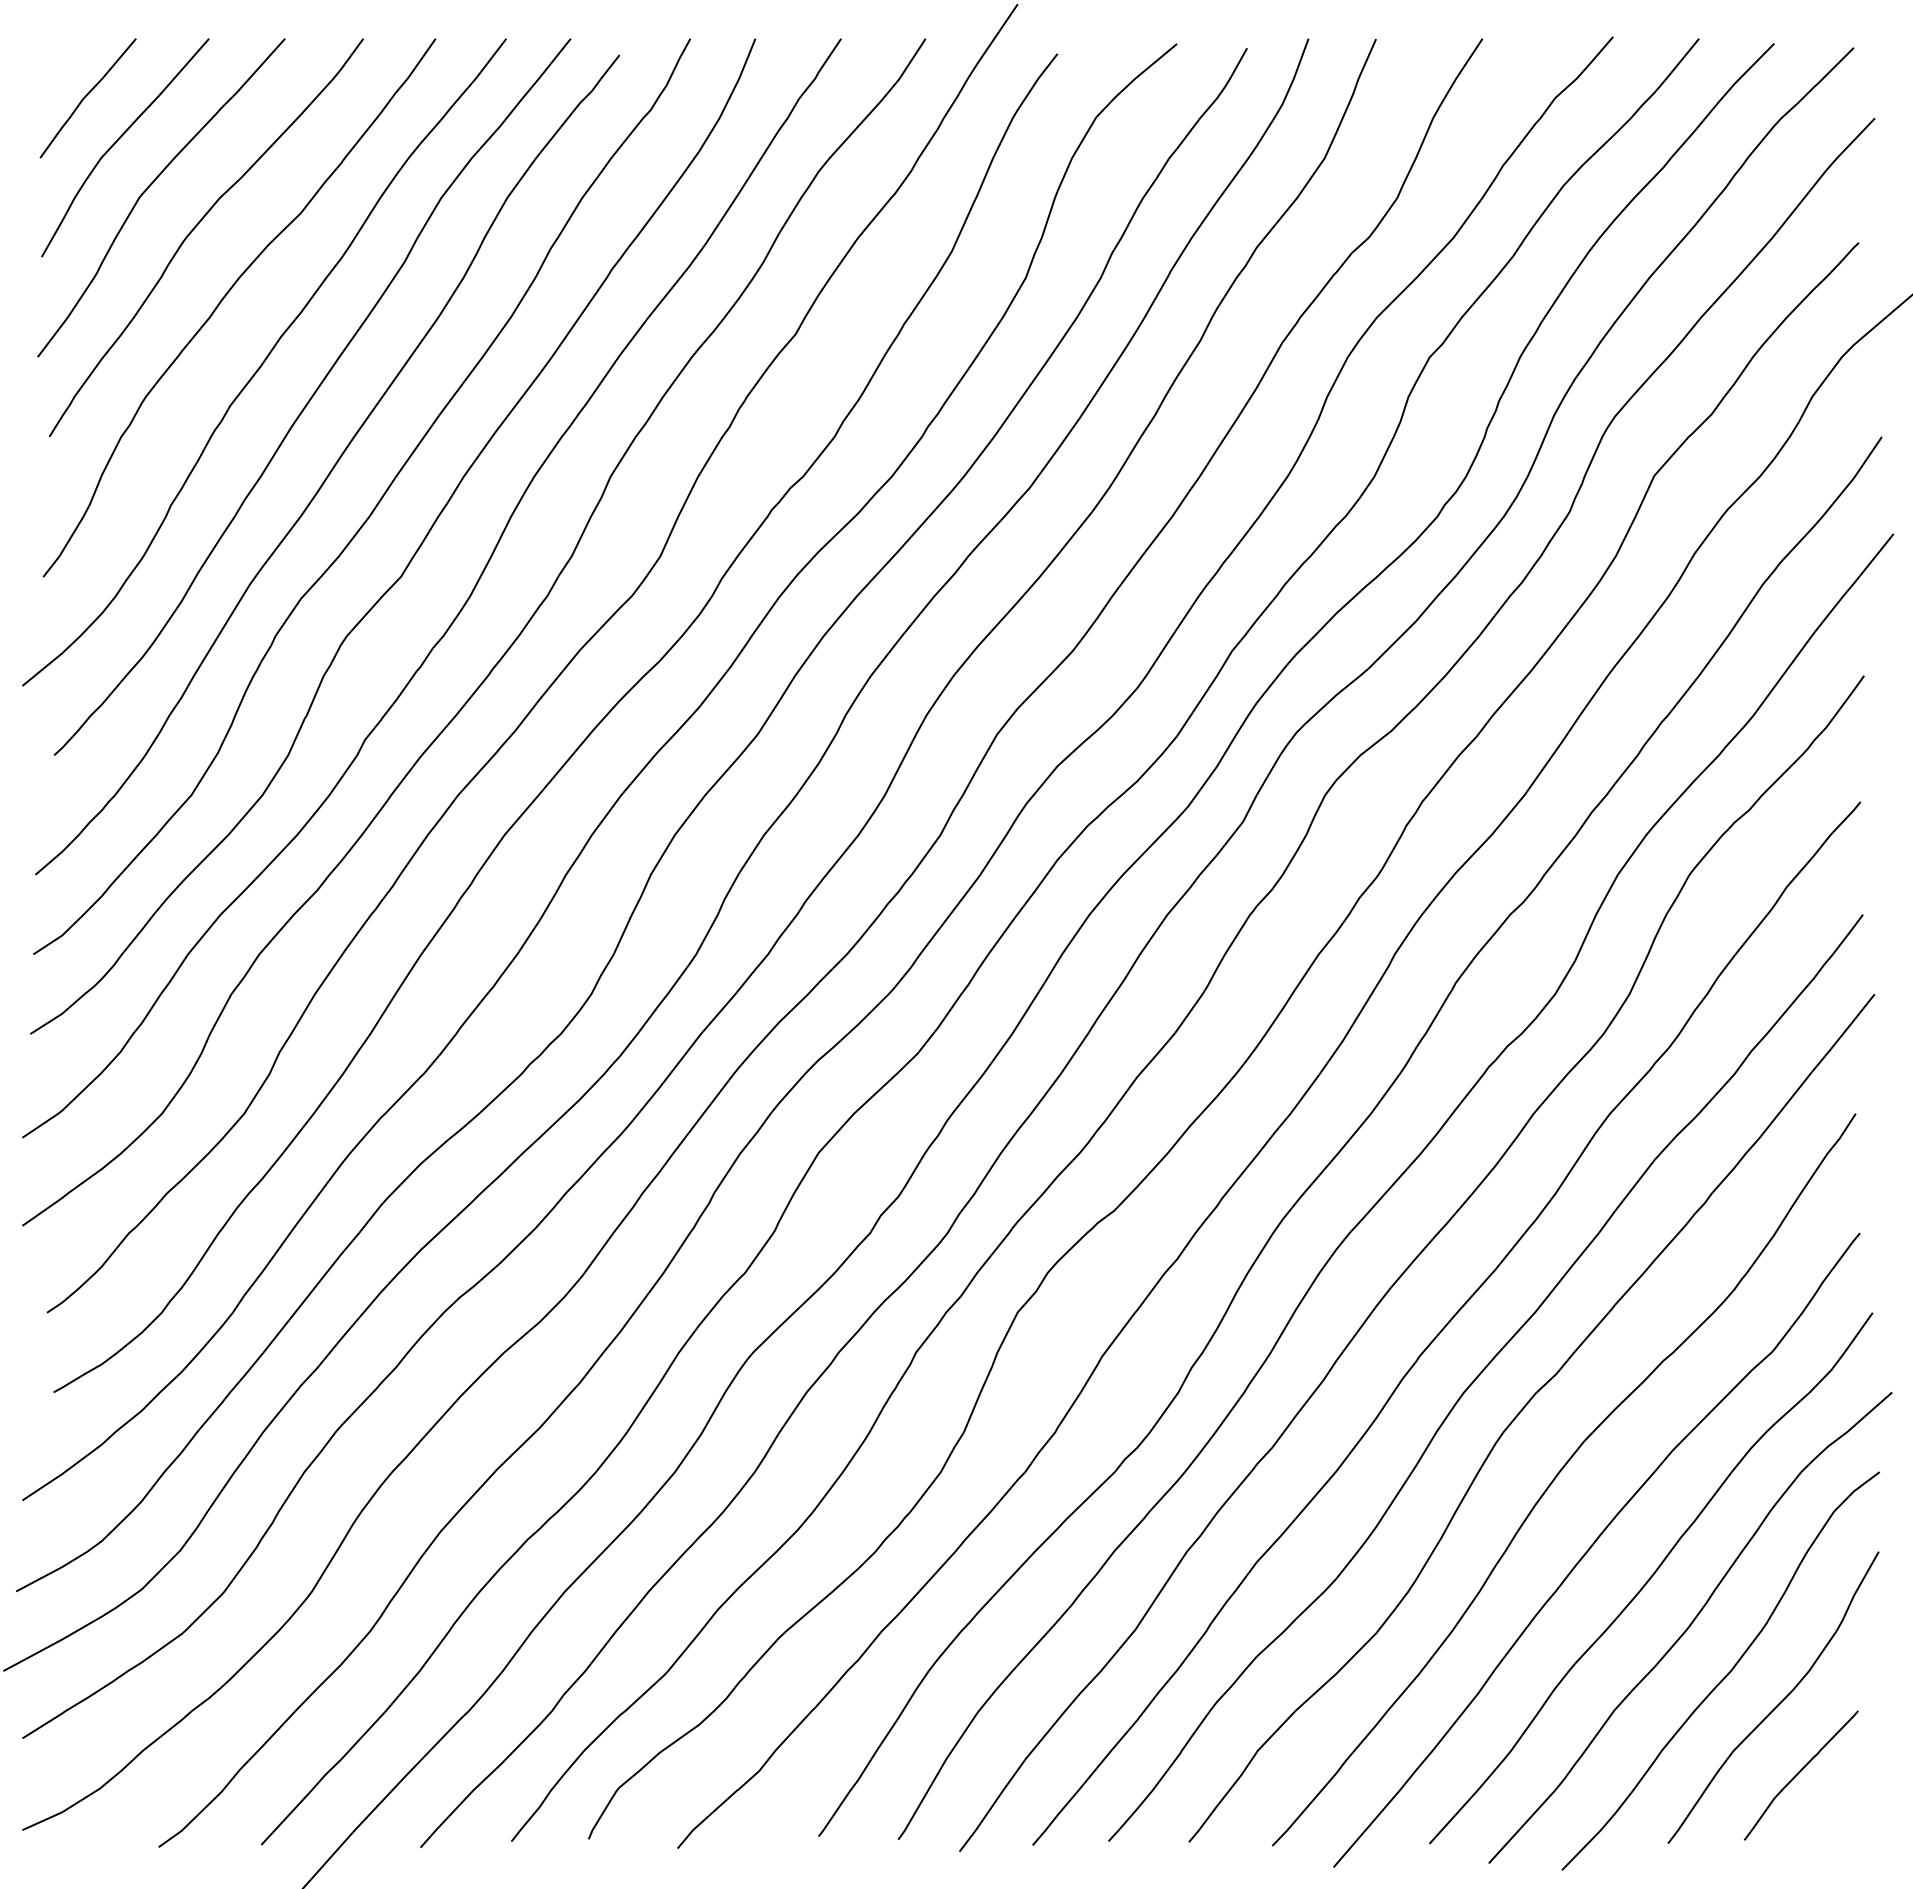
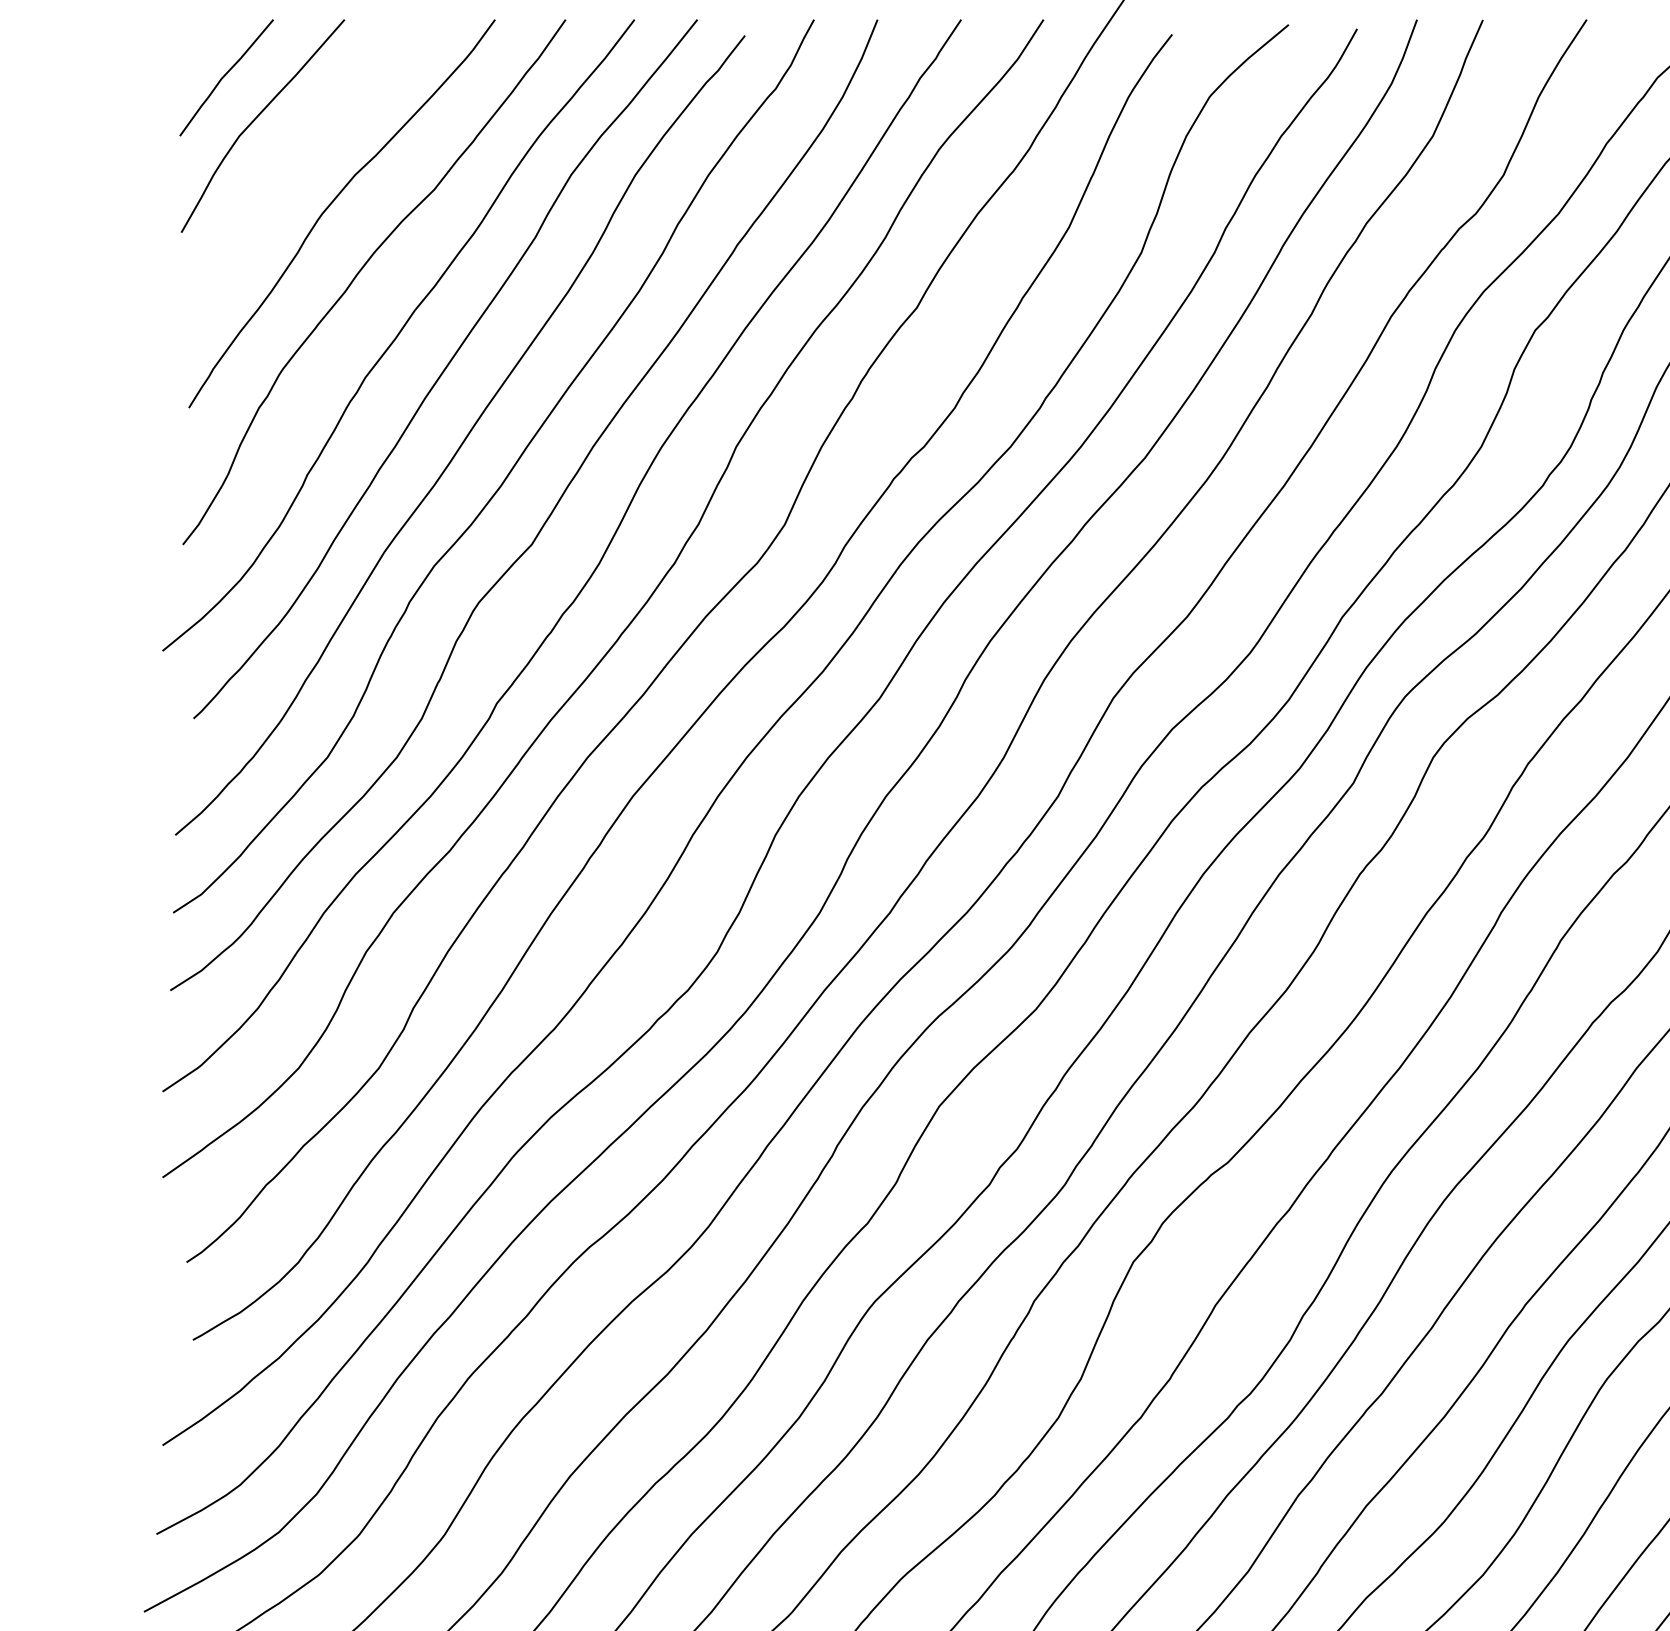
curve: (150, 186) -> (287, 163), removed

